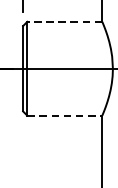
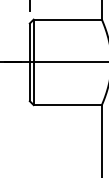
line: (64, 21) -> (67, 19), dashed -> solid
line: (65, 116) -> (68, 105), dashed -> solid

